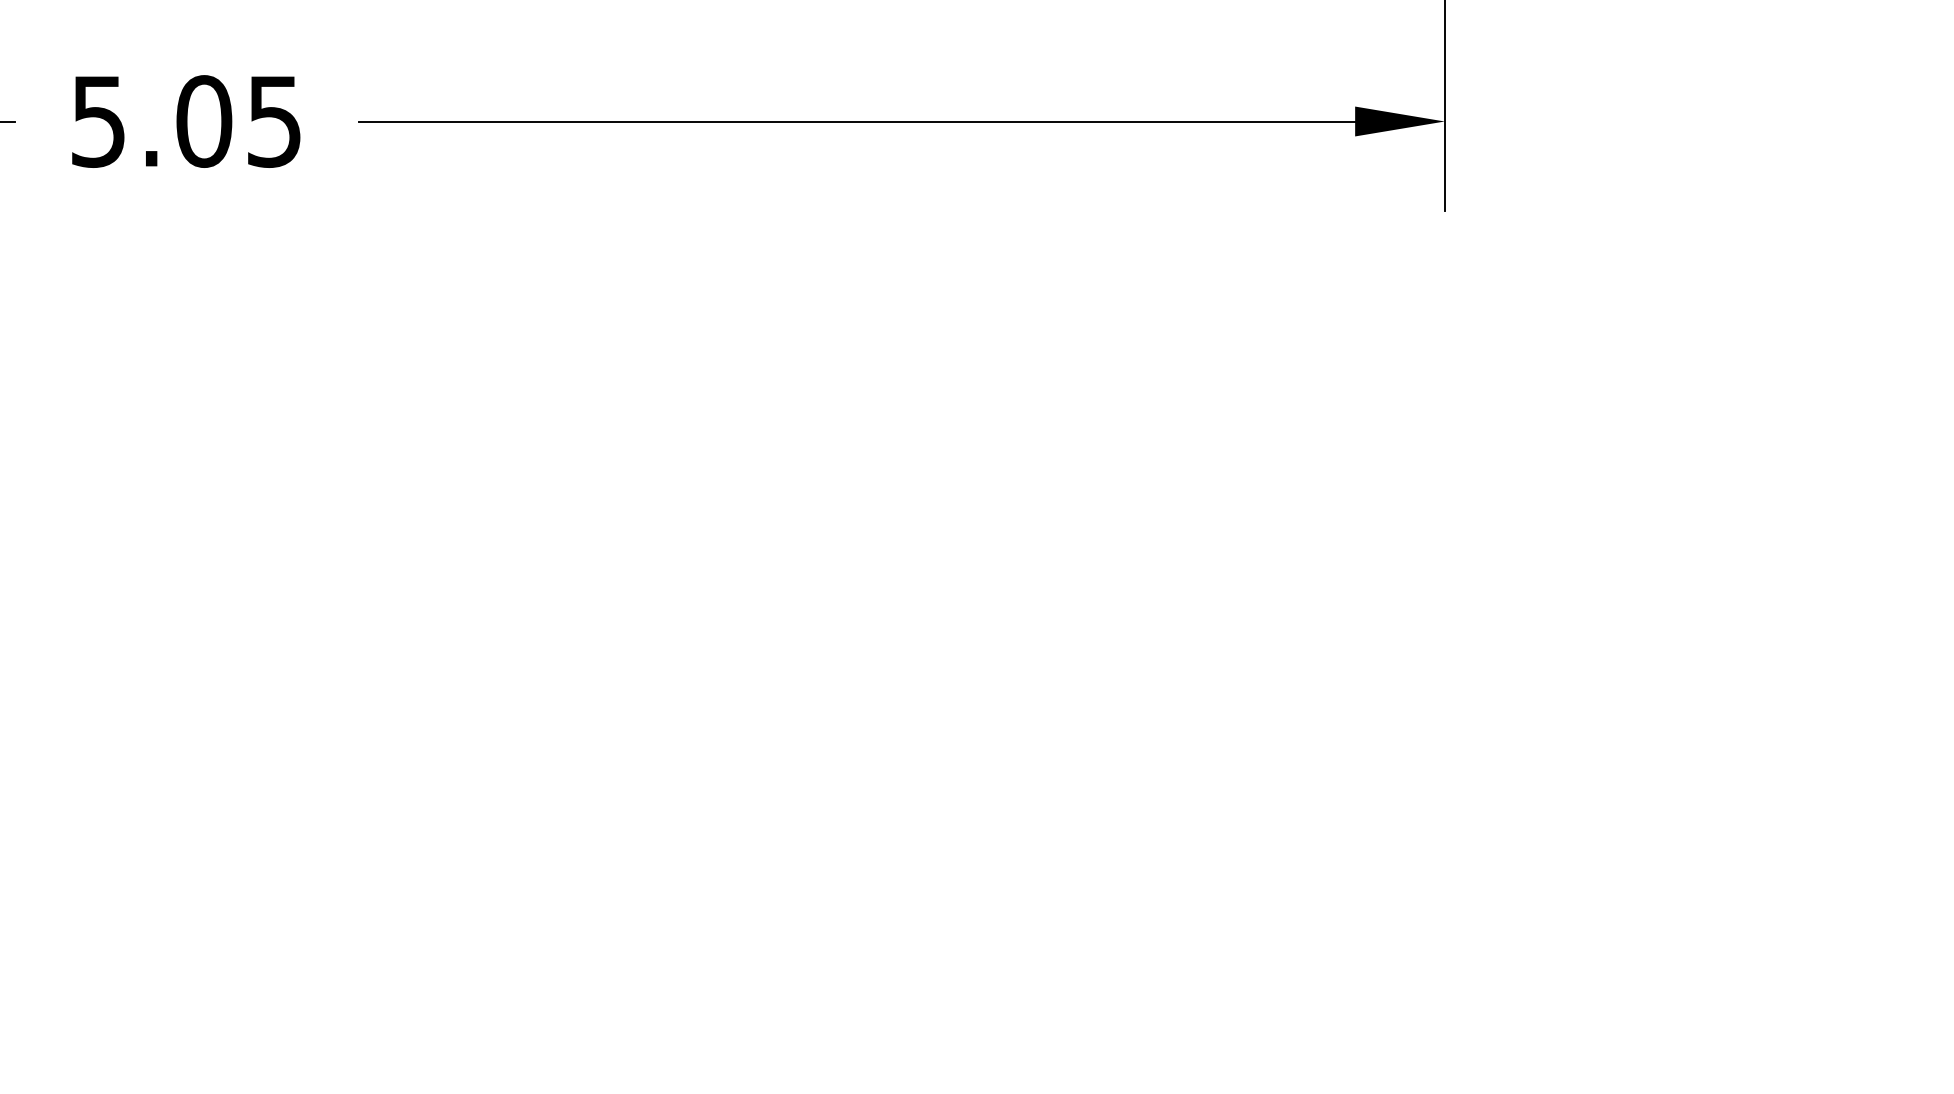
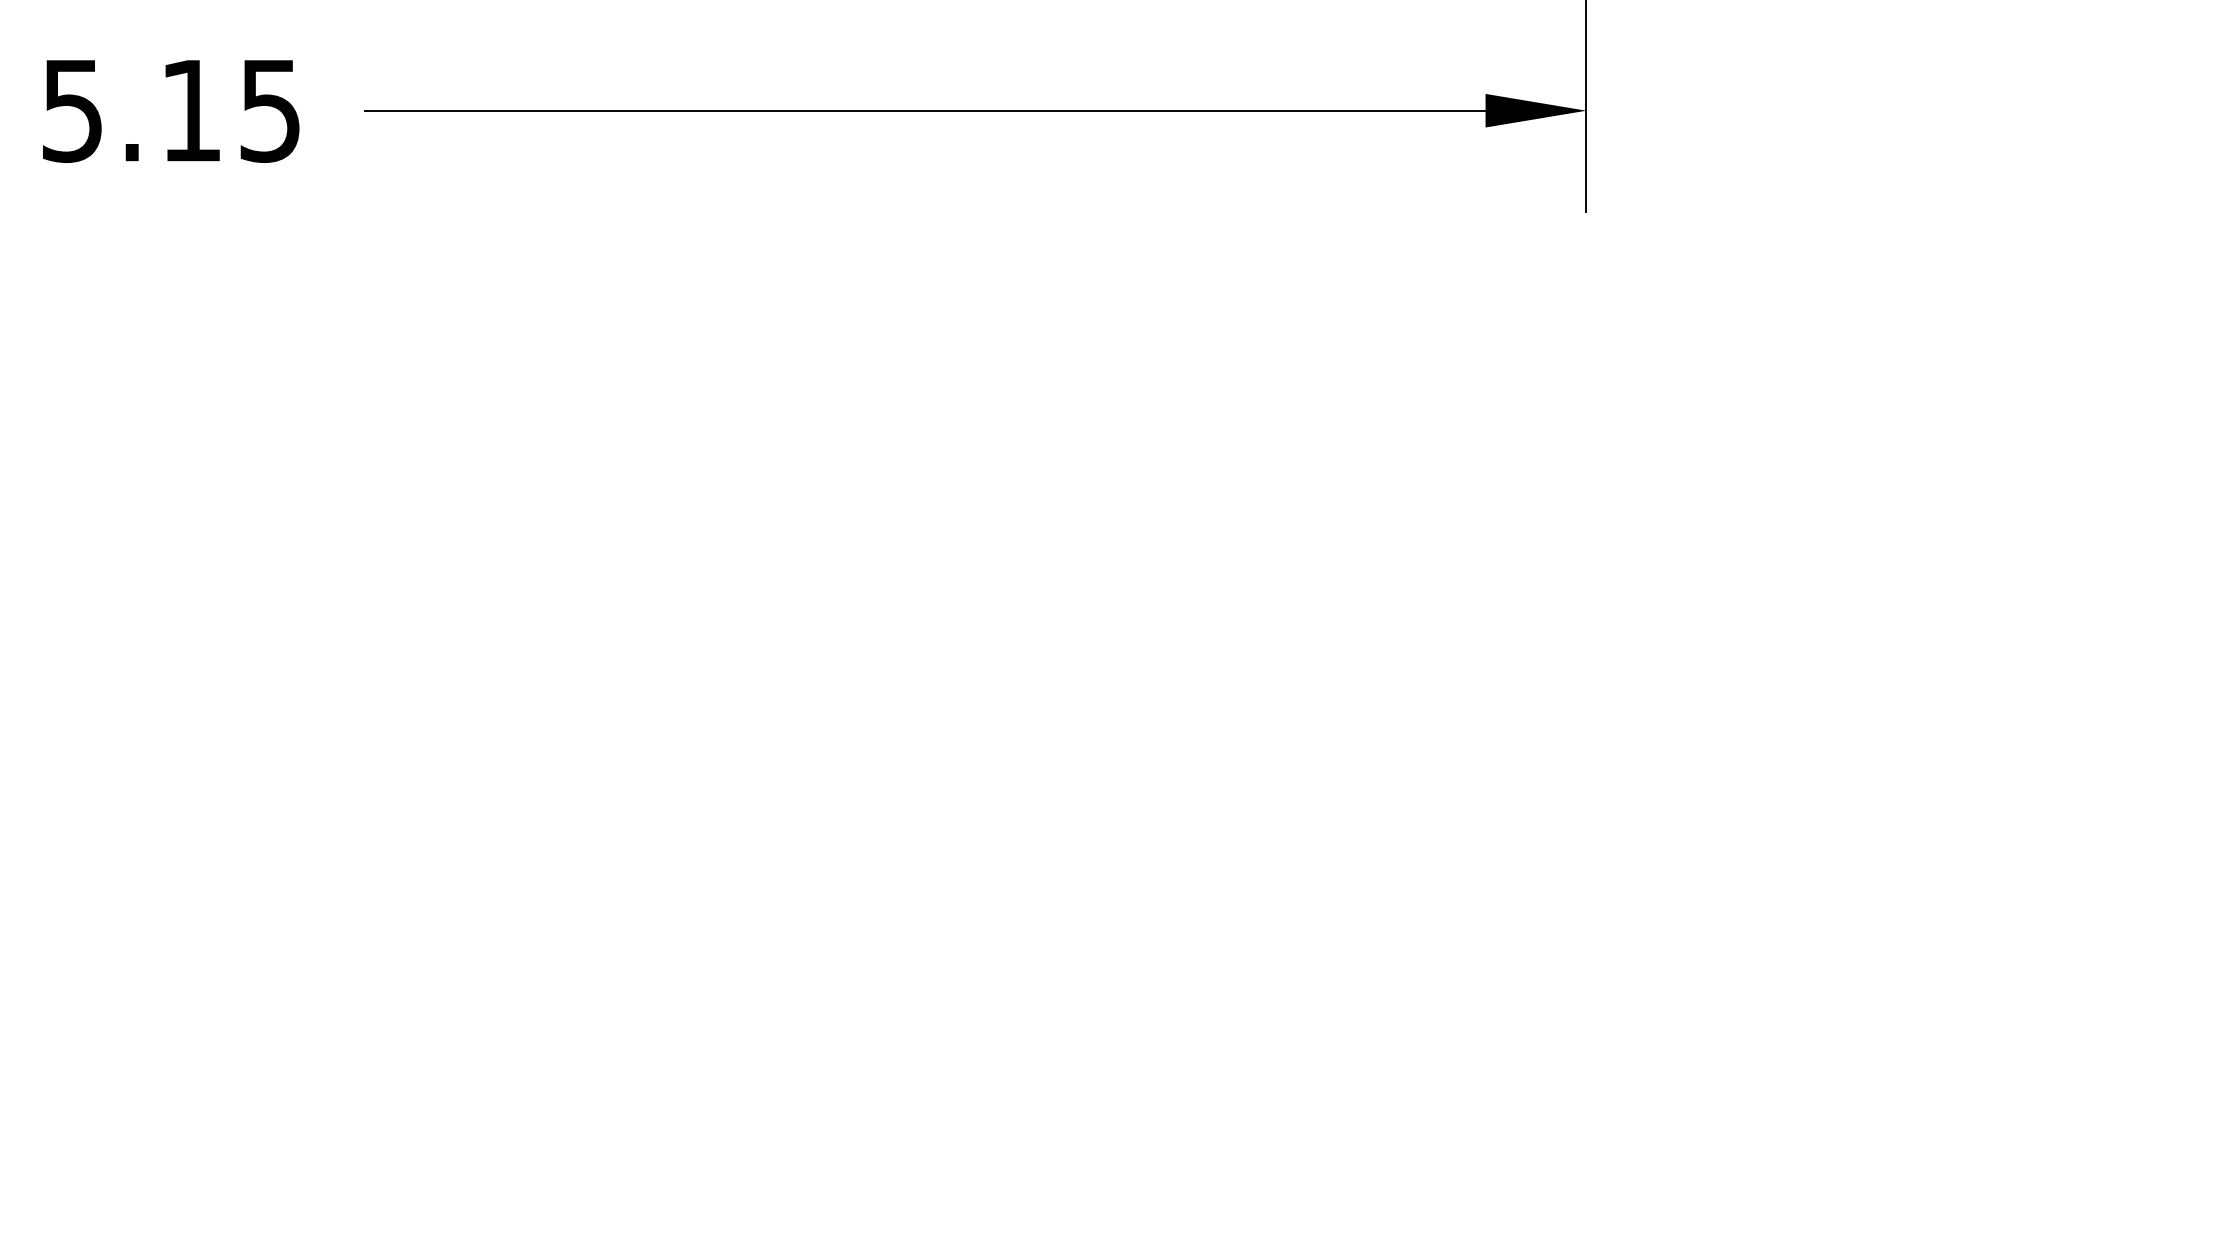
text: (204, 121) -> (191, 110), 5.05 -> 5.15

